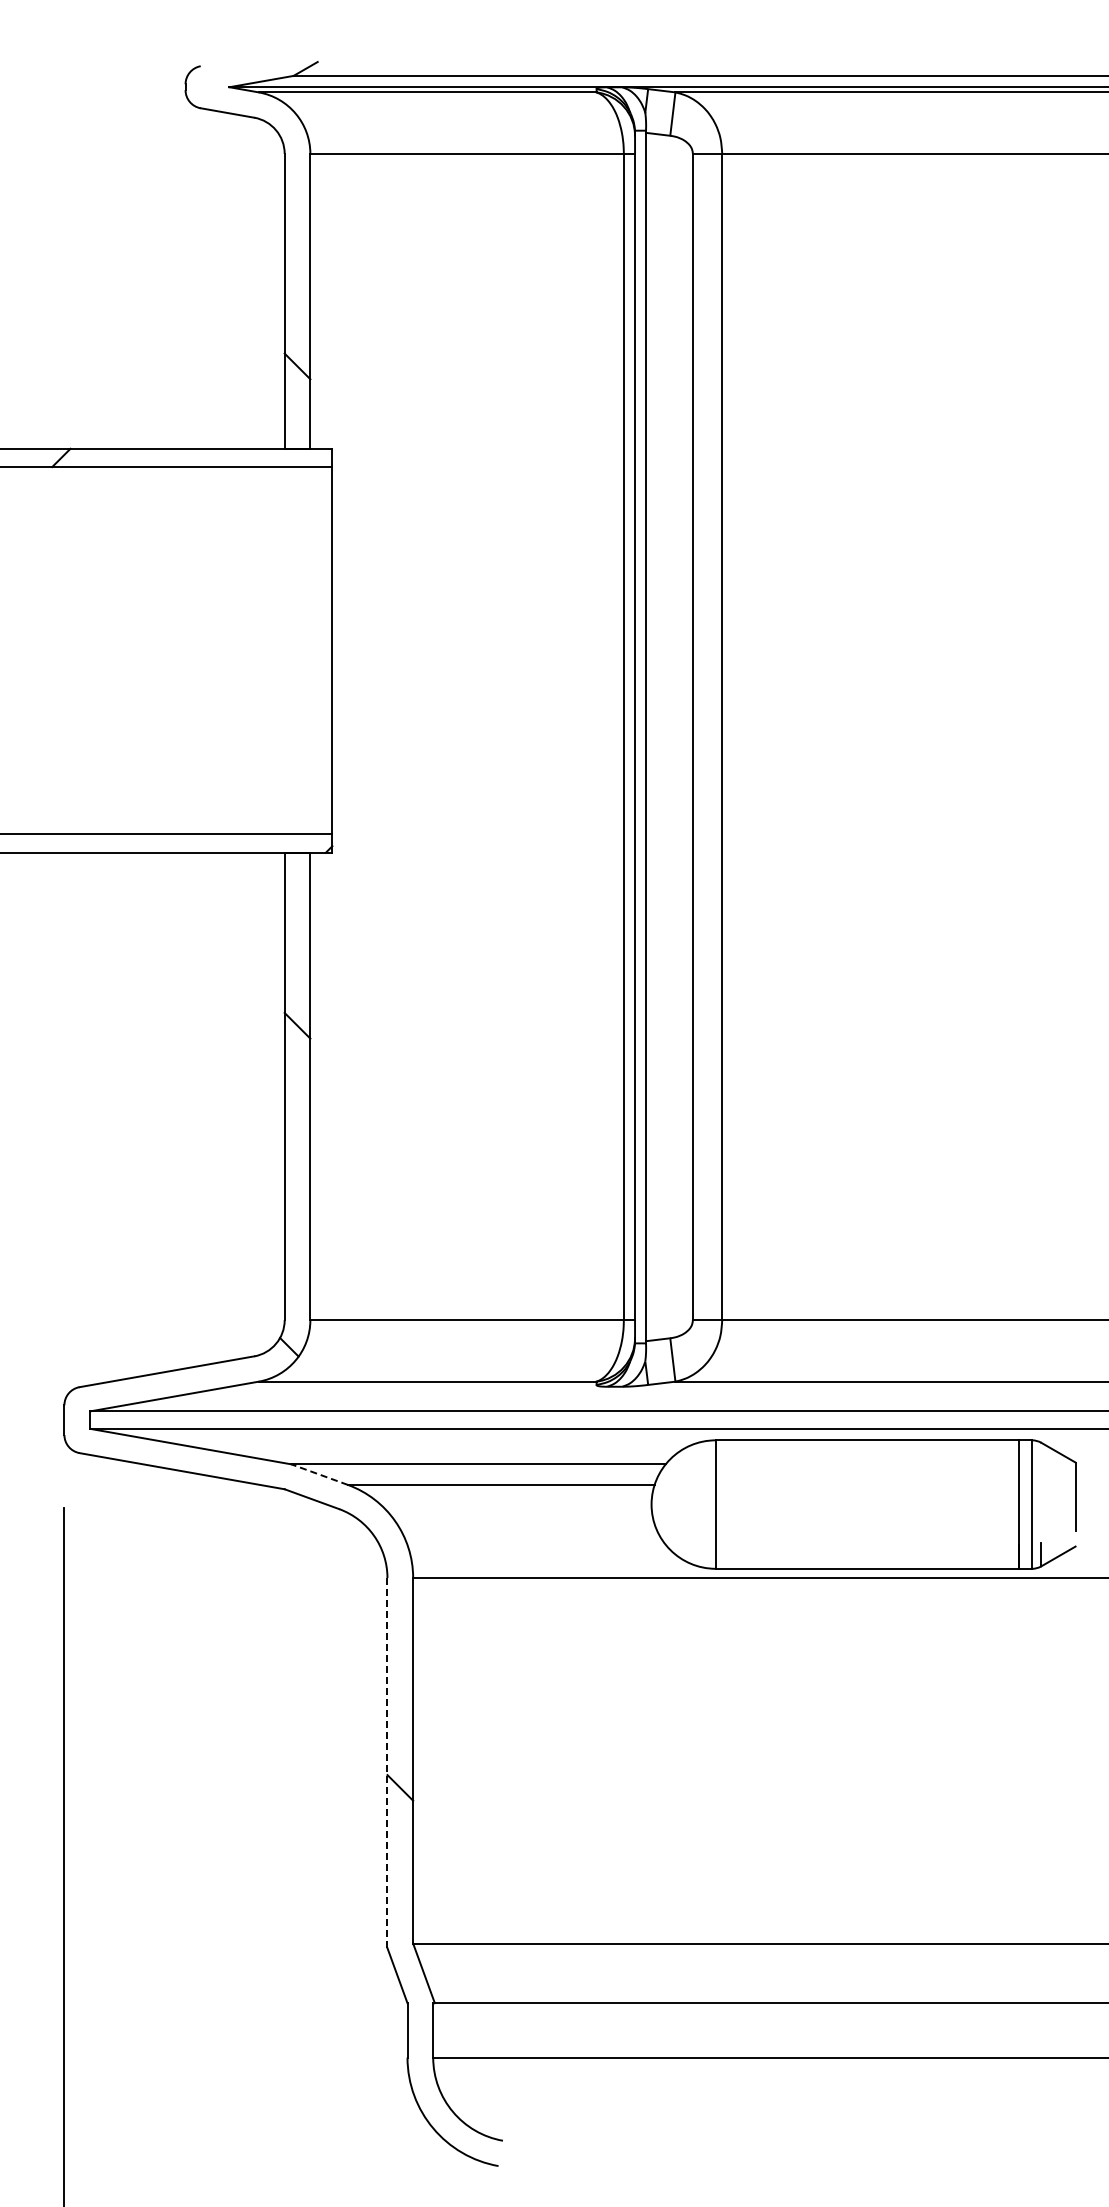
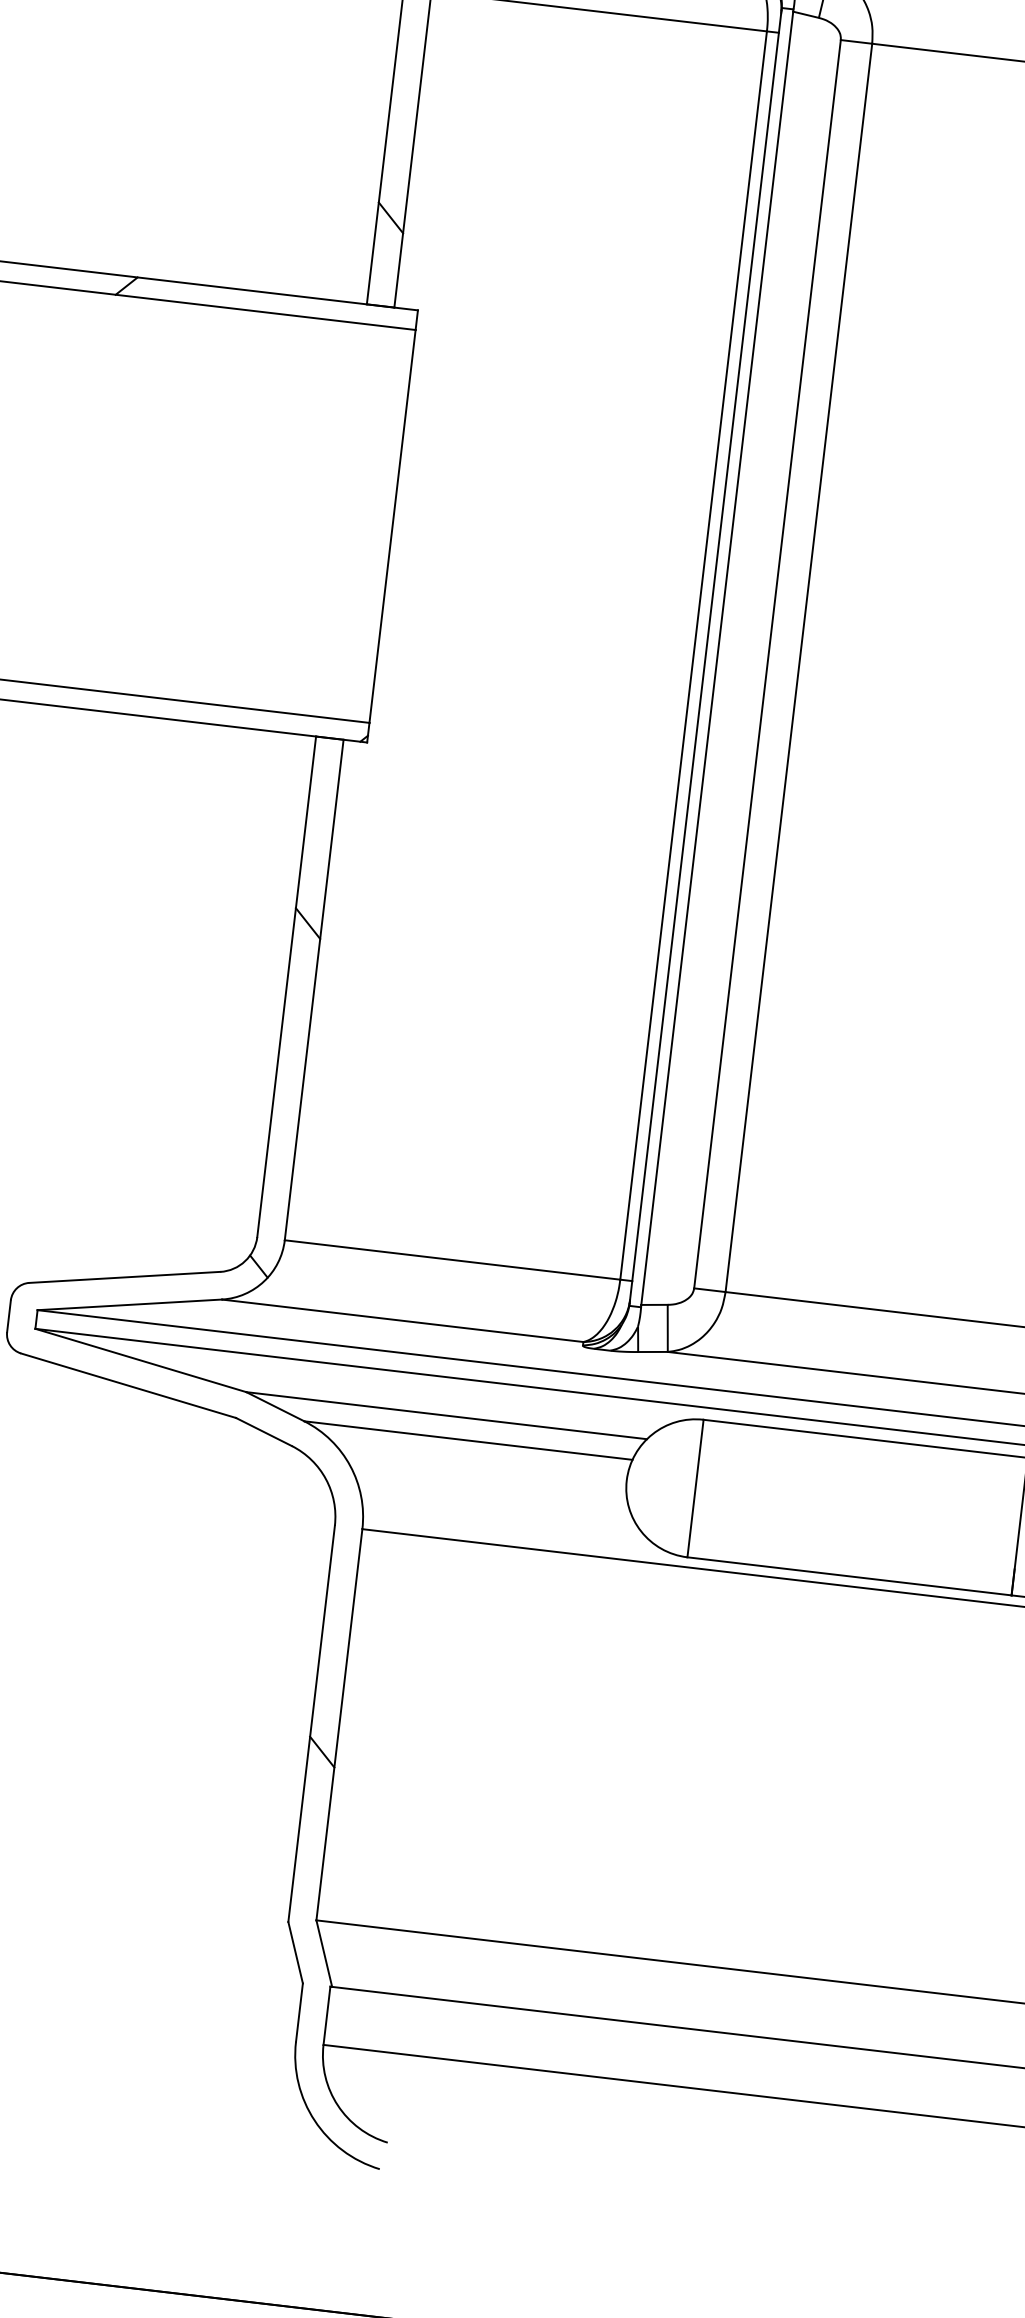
line: (319, 1474) -> (275, 1406), dashed -> solid
line: (387, 1763) -> (311, 1724), dashed -> solid

